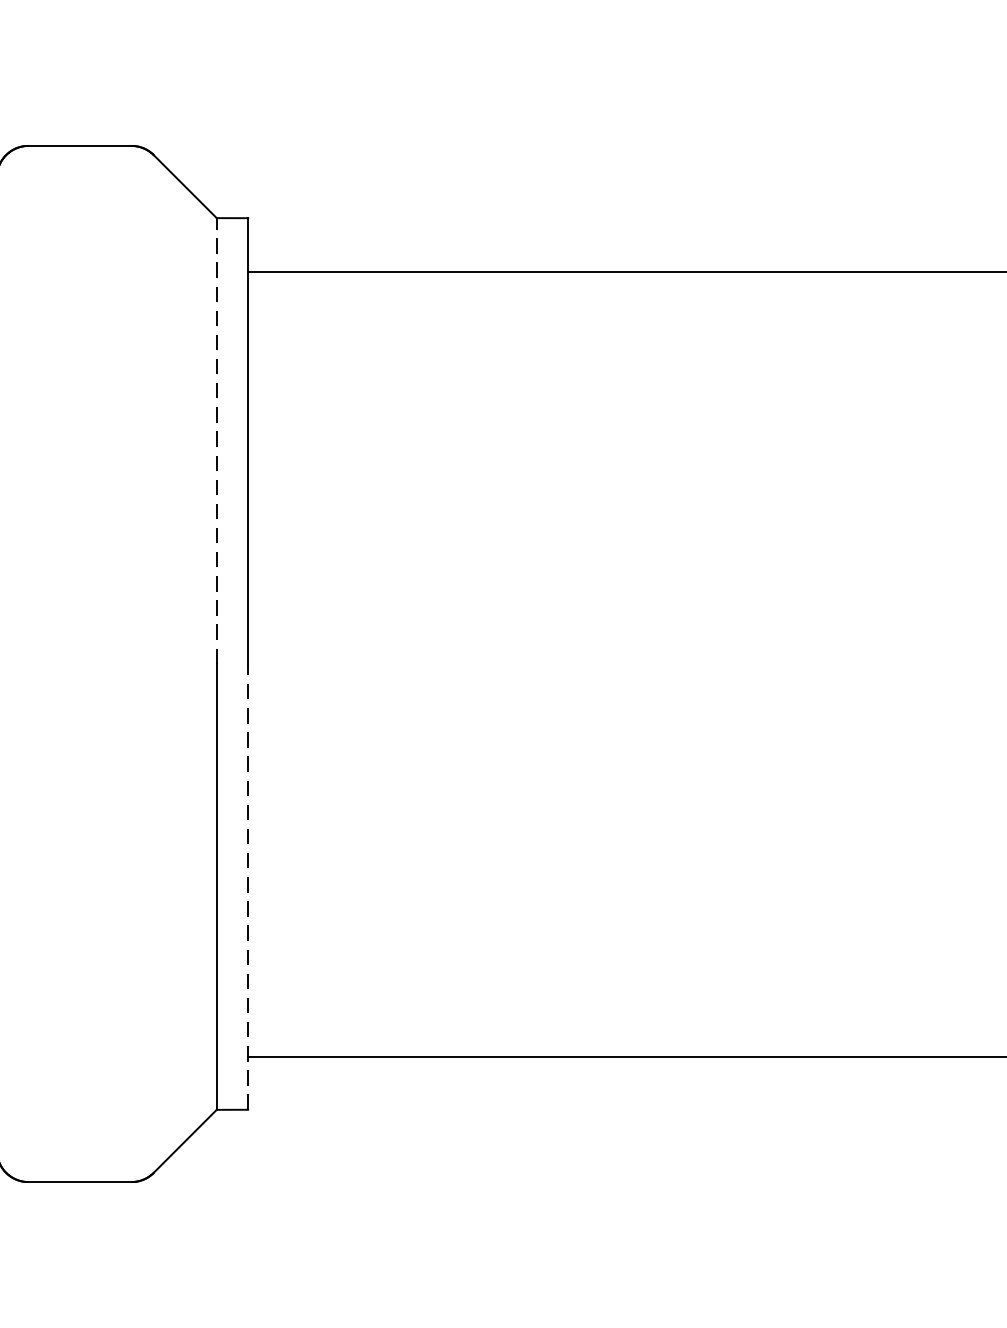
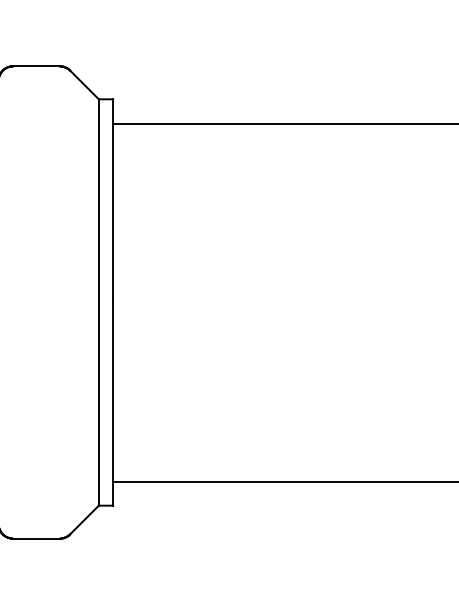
line: (216, 440) -> (98, 200), dashed -> solid
line: (248, 887) -> (113, 404), dashed -> solid

